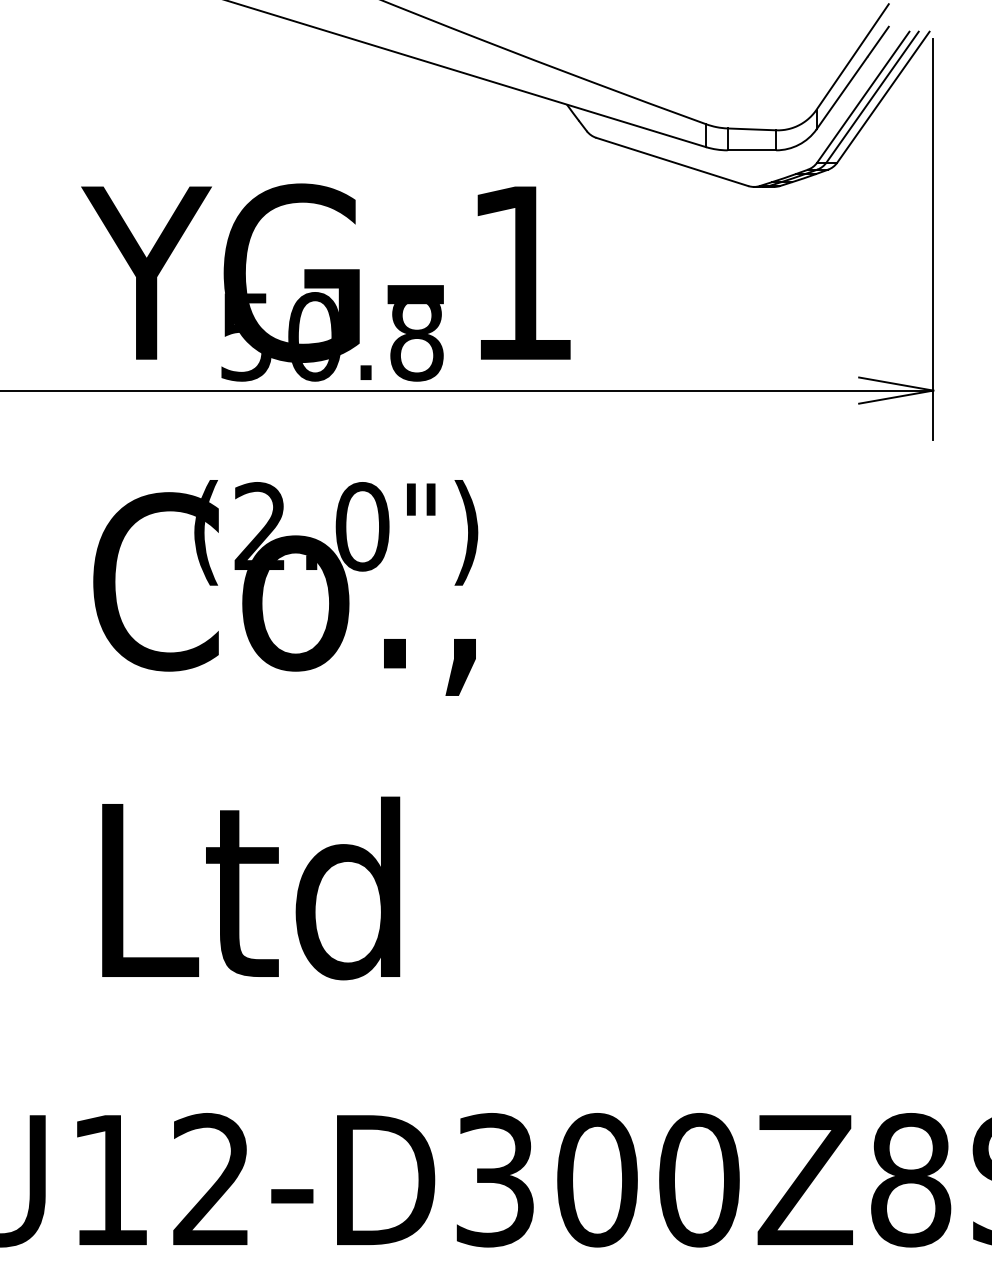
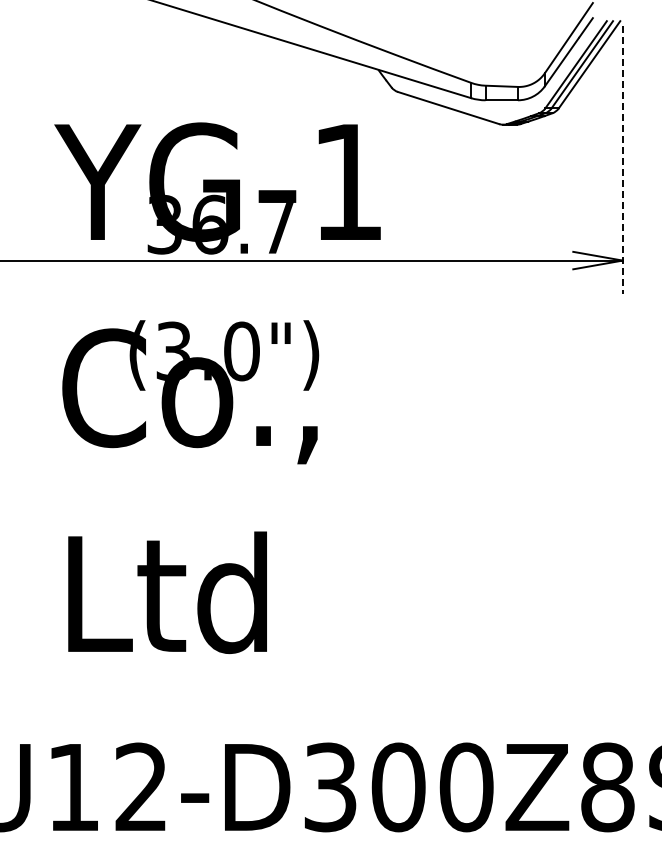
line: (932, 239) -> (622, 159), solid -> dashed
text: (333, 336) -> (222, 224), 50.8 -> 36.7
text: (258, 525) -> (172, 350), (2.0") -> (3.0")

